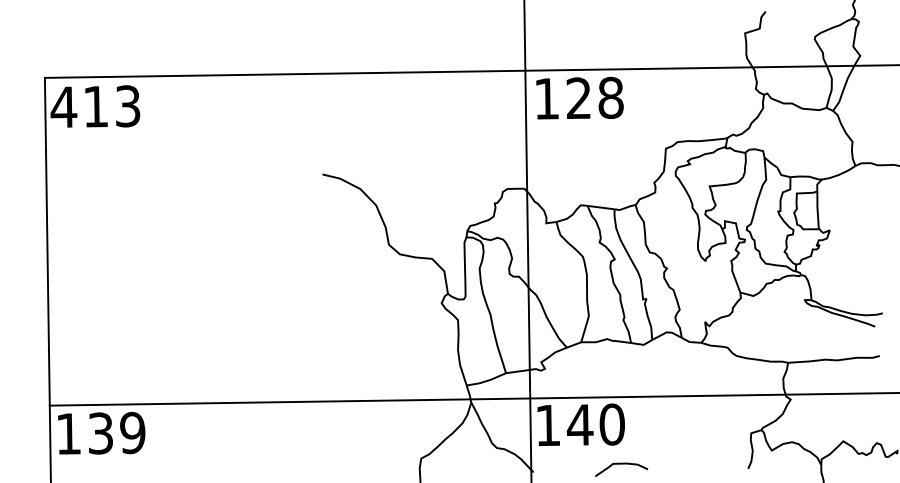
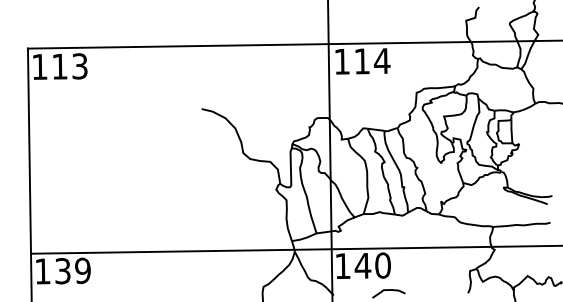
text: (595, 98) -> (372, 61), 128 -> 114
text: (63, 106) -> (39, 66), 413 -> 113

